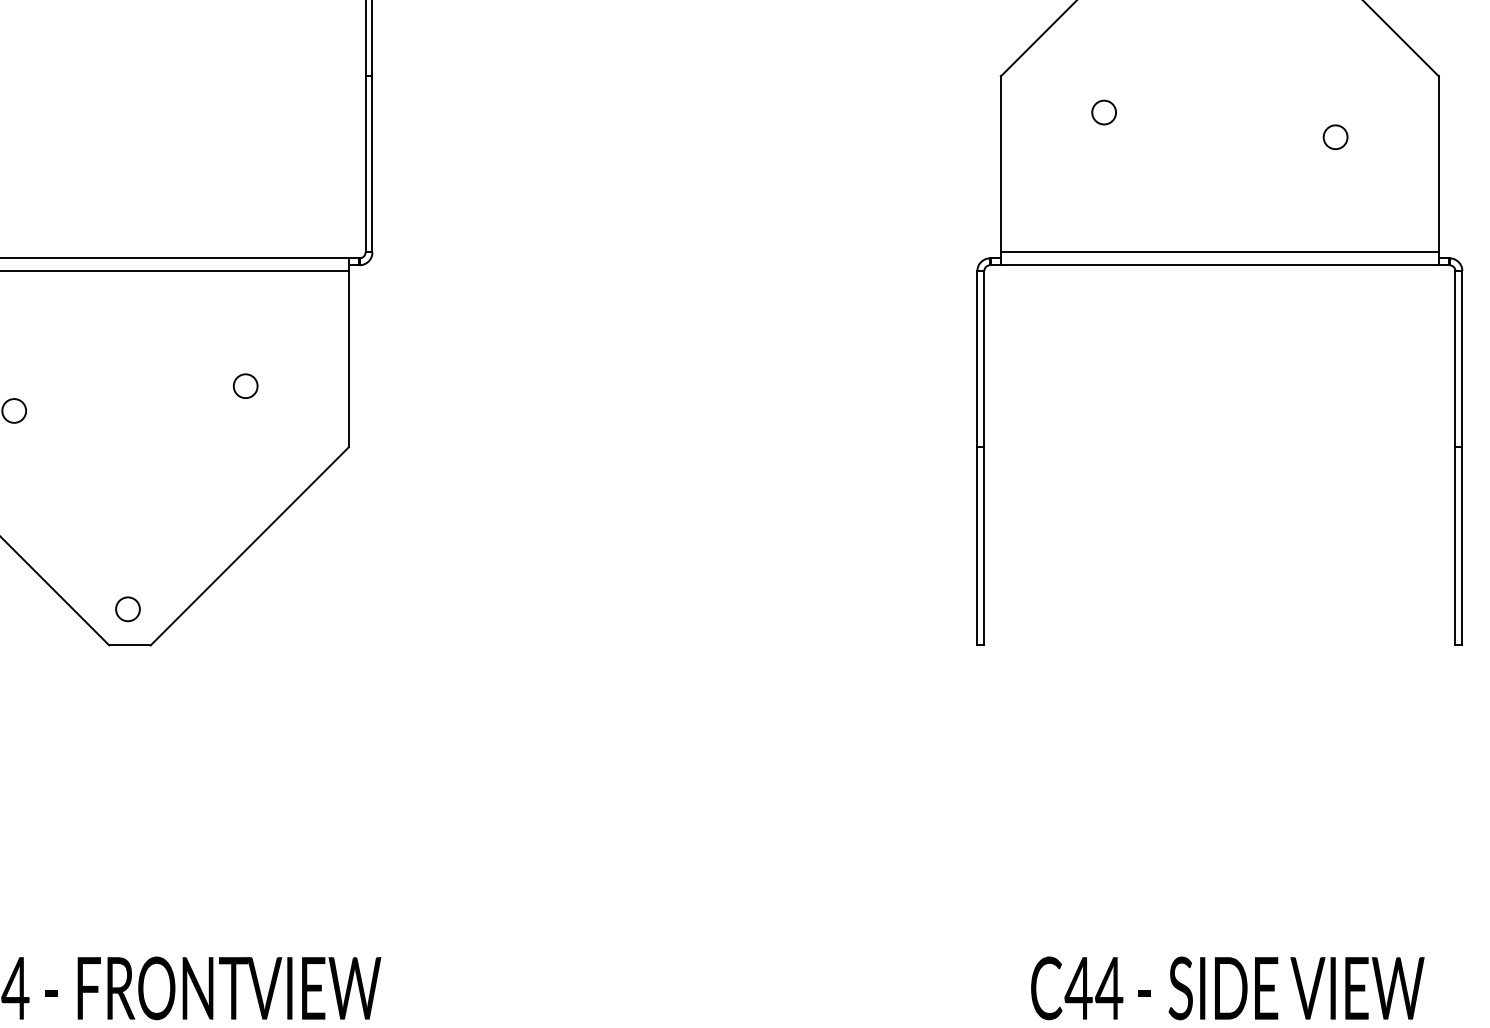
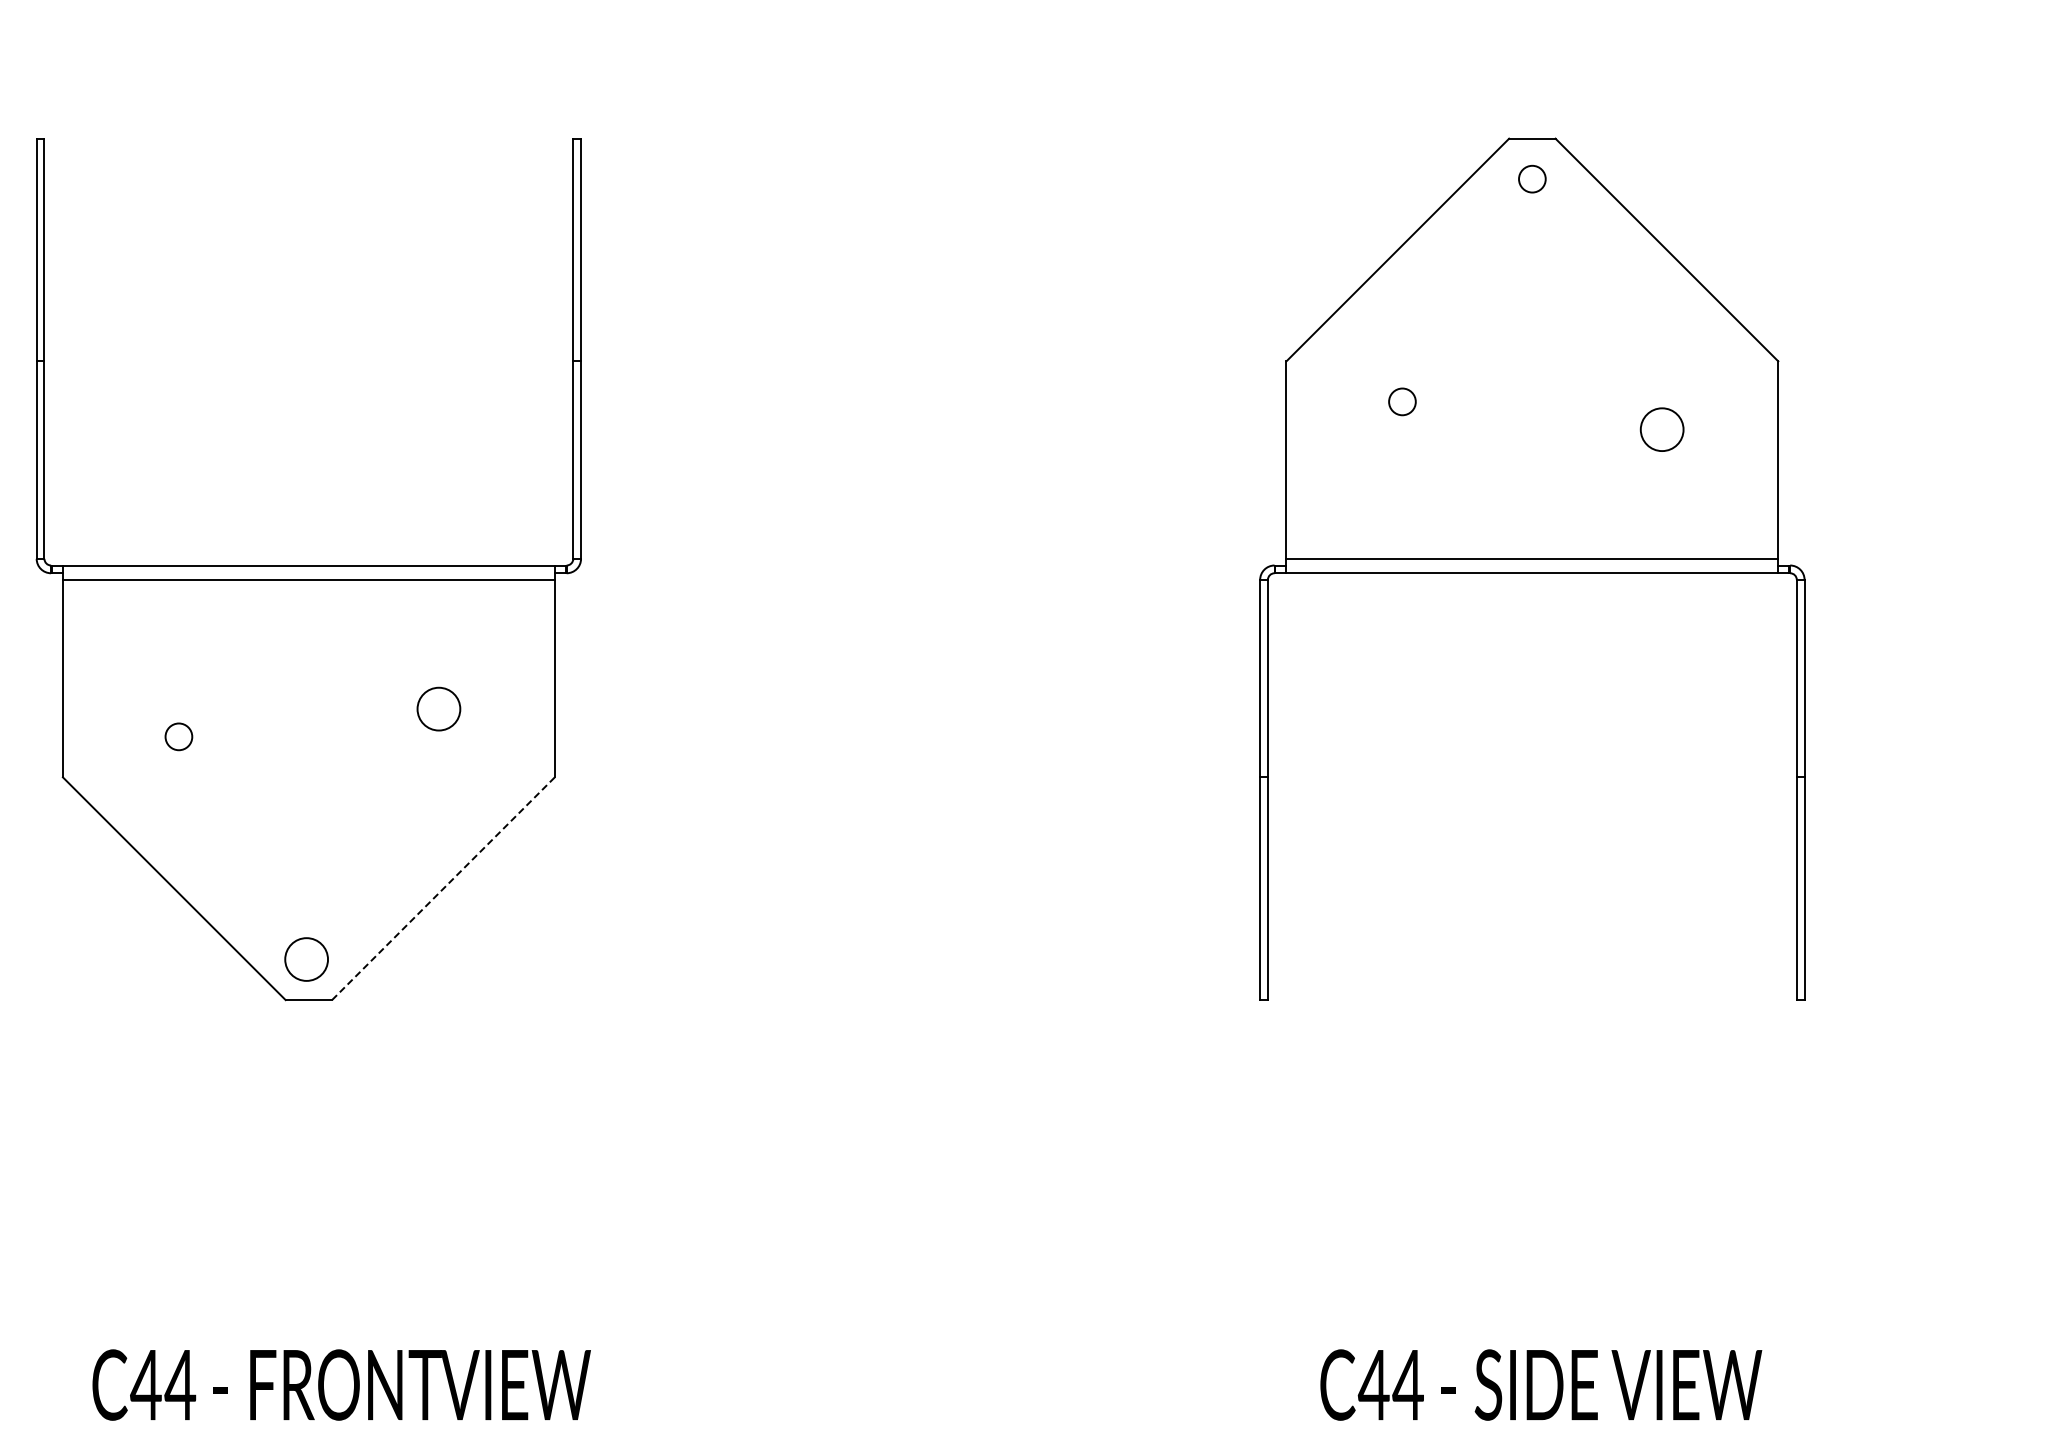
circle: (1335, 137) -> (1662, 429), size x1.6
circle: (245, 385) -> (438, 708), size x1.6
line: (249, 546) -> (443, 888), solid -> dashed
circle: (127, 609) -> (306, 959), size x1.6

